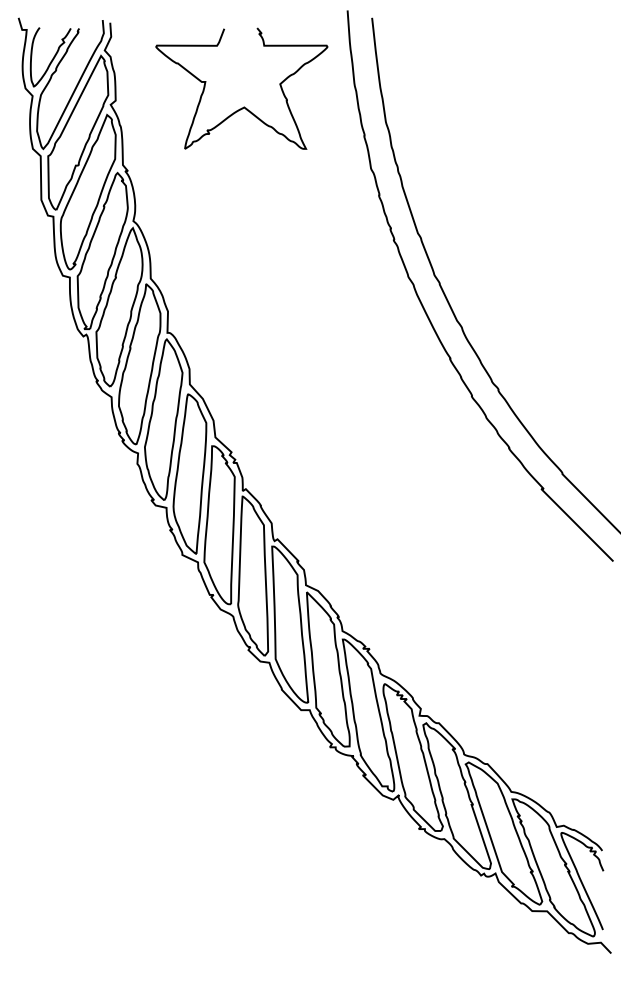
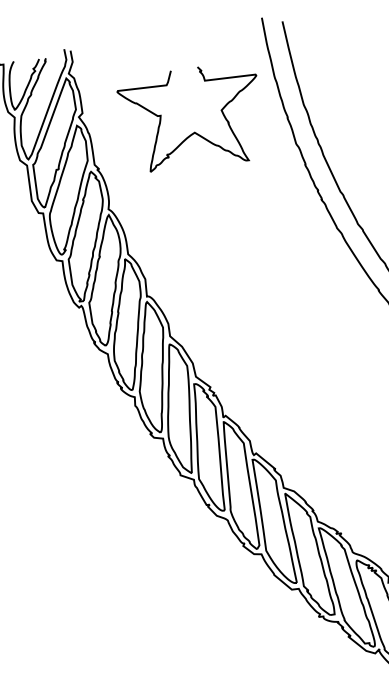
curve: (243, 106) -> (193, 131), moved

